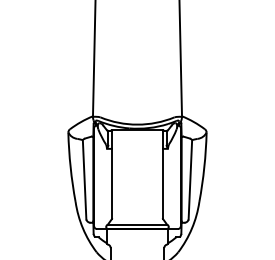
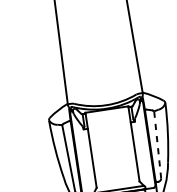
line: (190, 179) -> (157, 144), solid -> dashed

